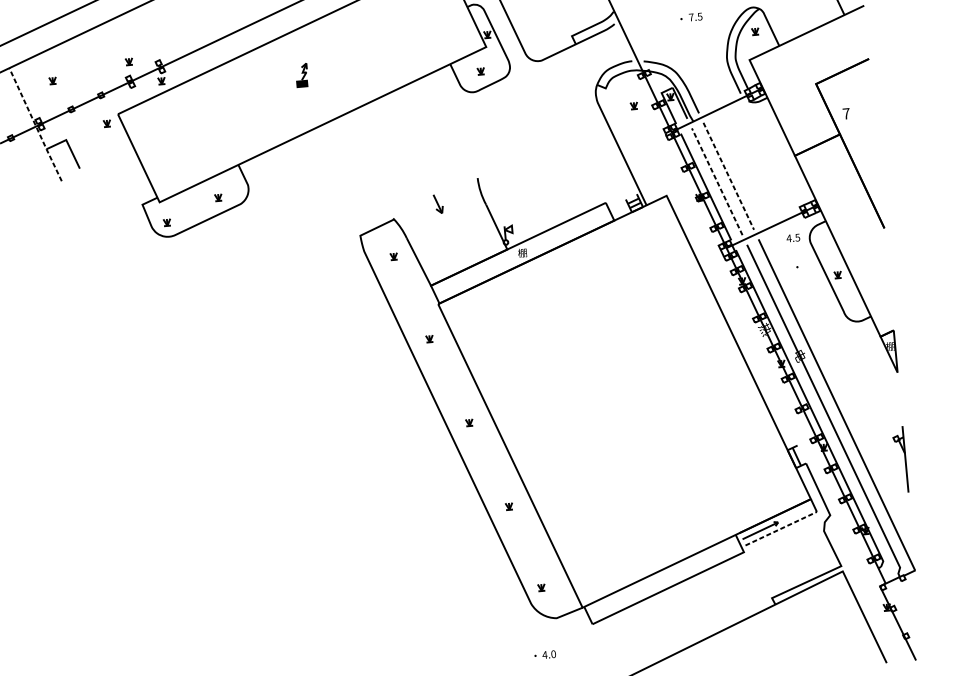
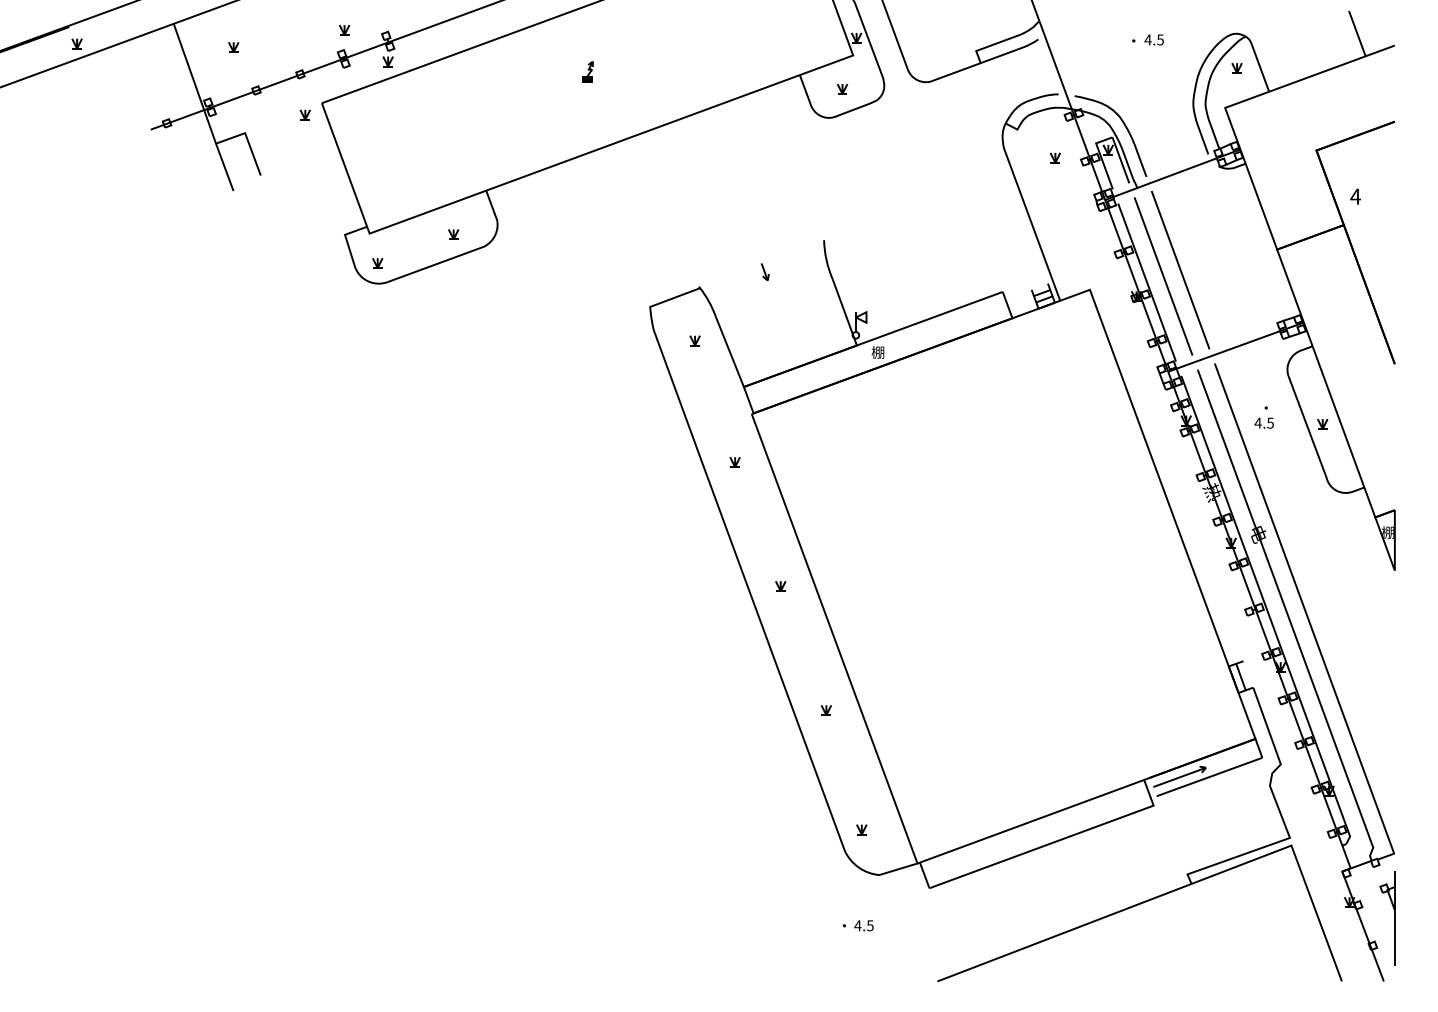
text: (690, 17) -> (1147, 39), 7.5 -> 4.5
part: (301, 75) -> (587, 71), size x0.62
text: (846, 113) -> (1355, 196), 7 -> 4
line: (35, 125) -> (203, 108), dashed -> solid
line: (728, 176) -> (1180, 270), dashed -> solid
line: (717, 181) -> (1163, 275), dashed -> solid
part: (438, 203) -> (765, 271), size x0.62
text: (792, 237) -> (1263, 422), moved
part: (905, 459) -> (1394, 918), moved
line: (781, 528) -> (1209, 776), dashed -> solid
text: (553, 654) -> (870, 925), 4.0 -> 4.5

